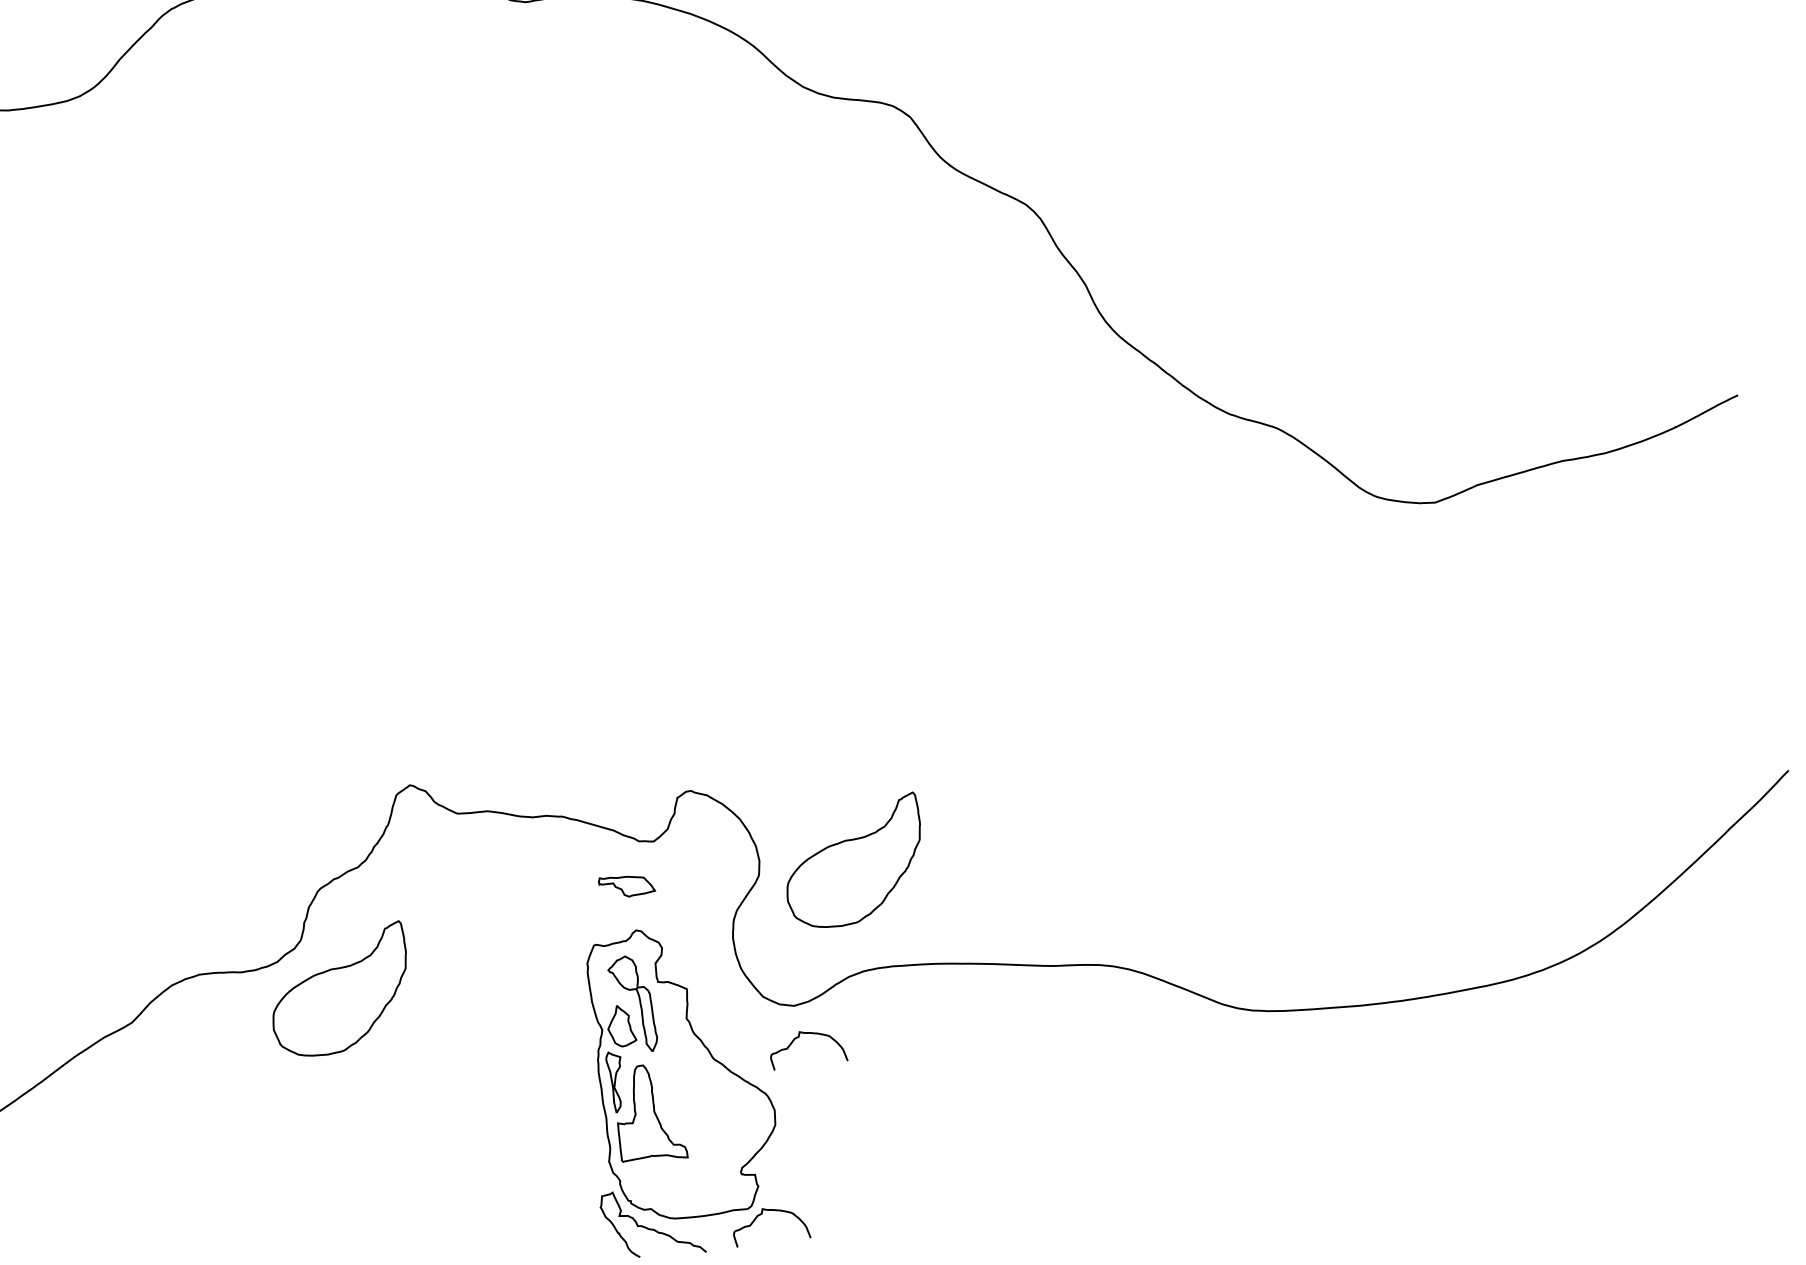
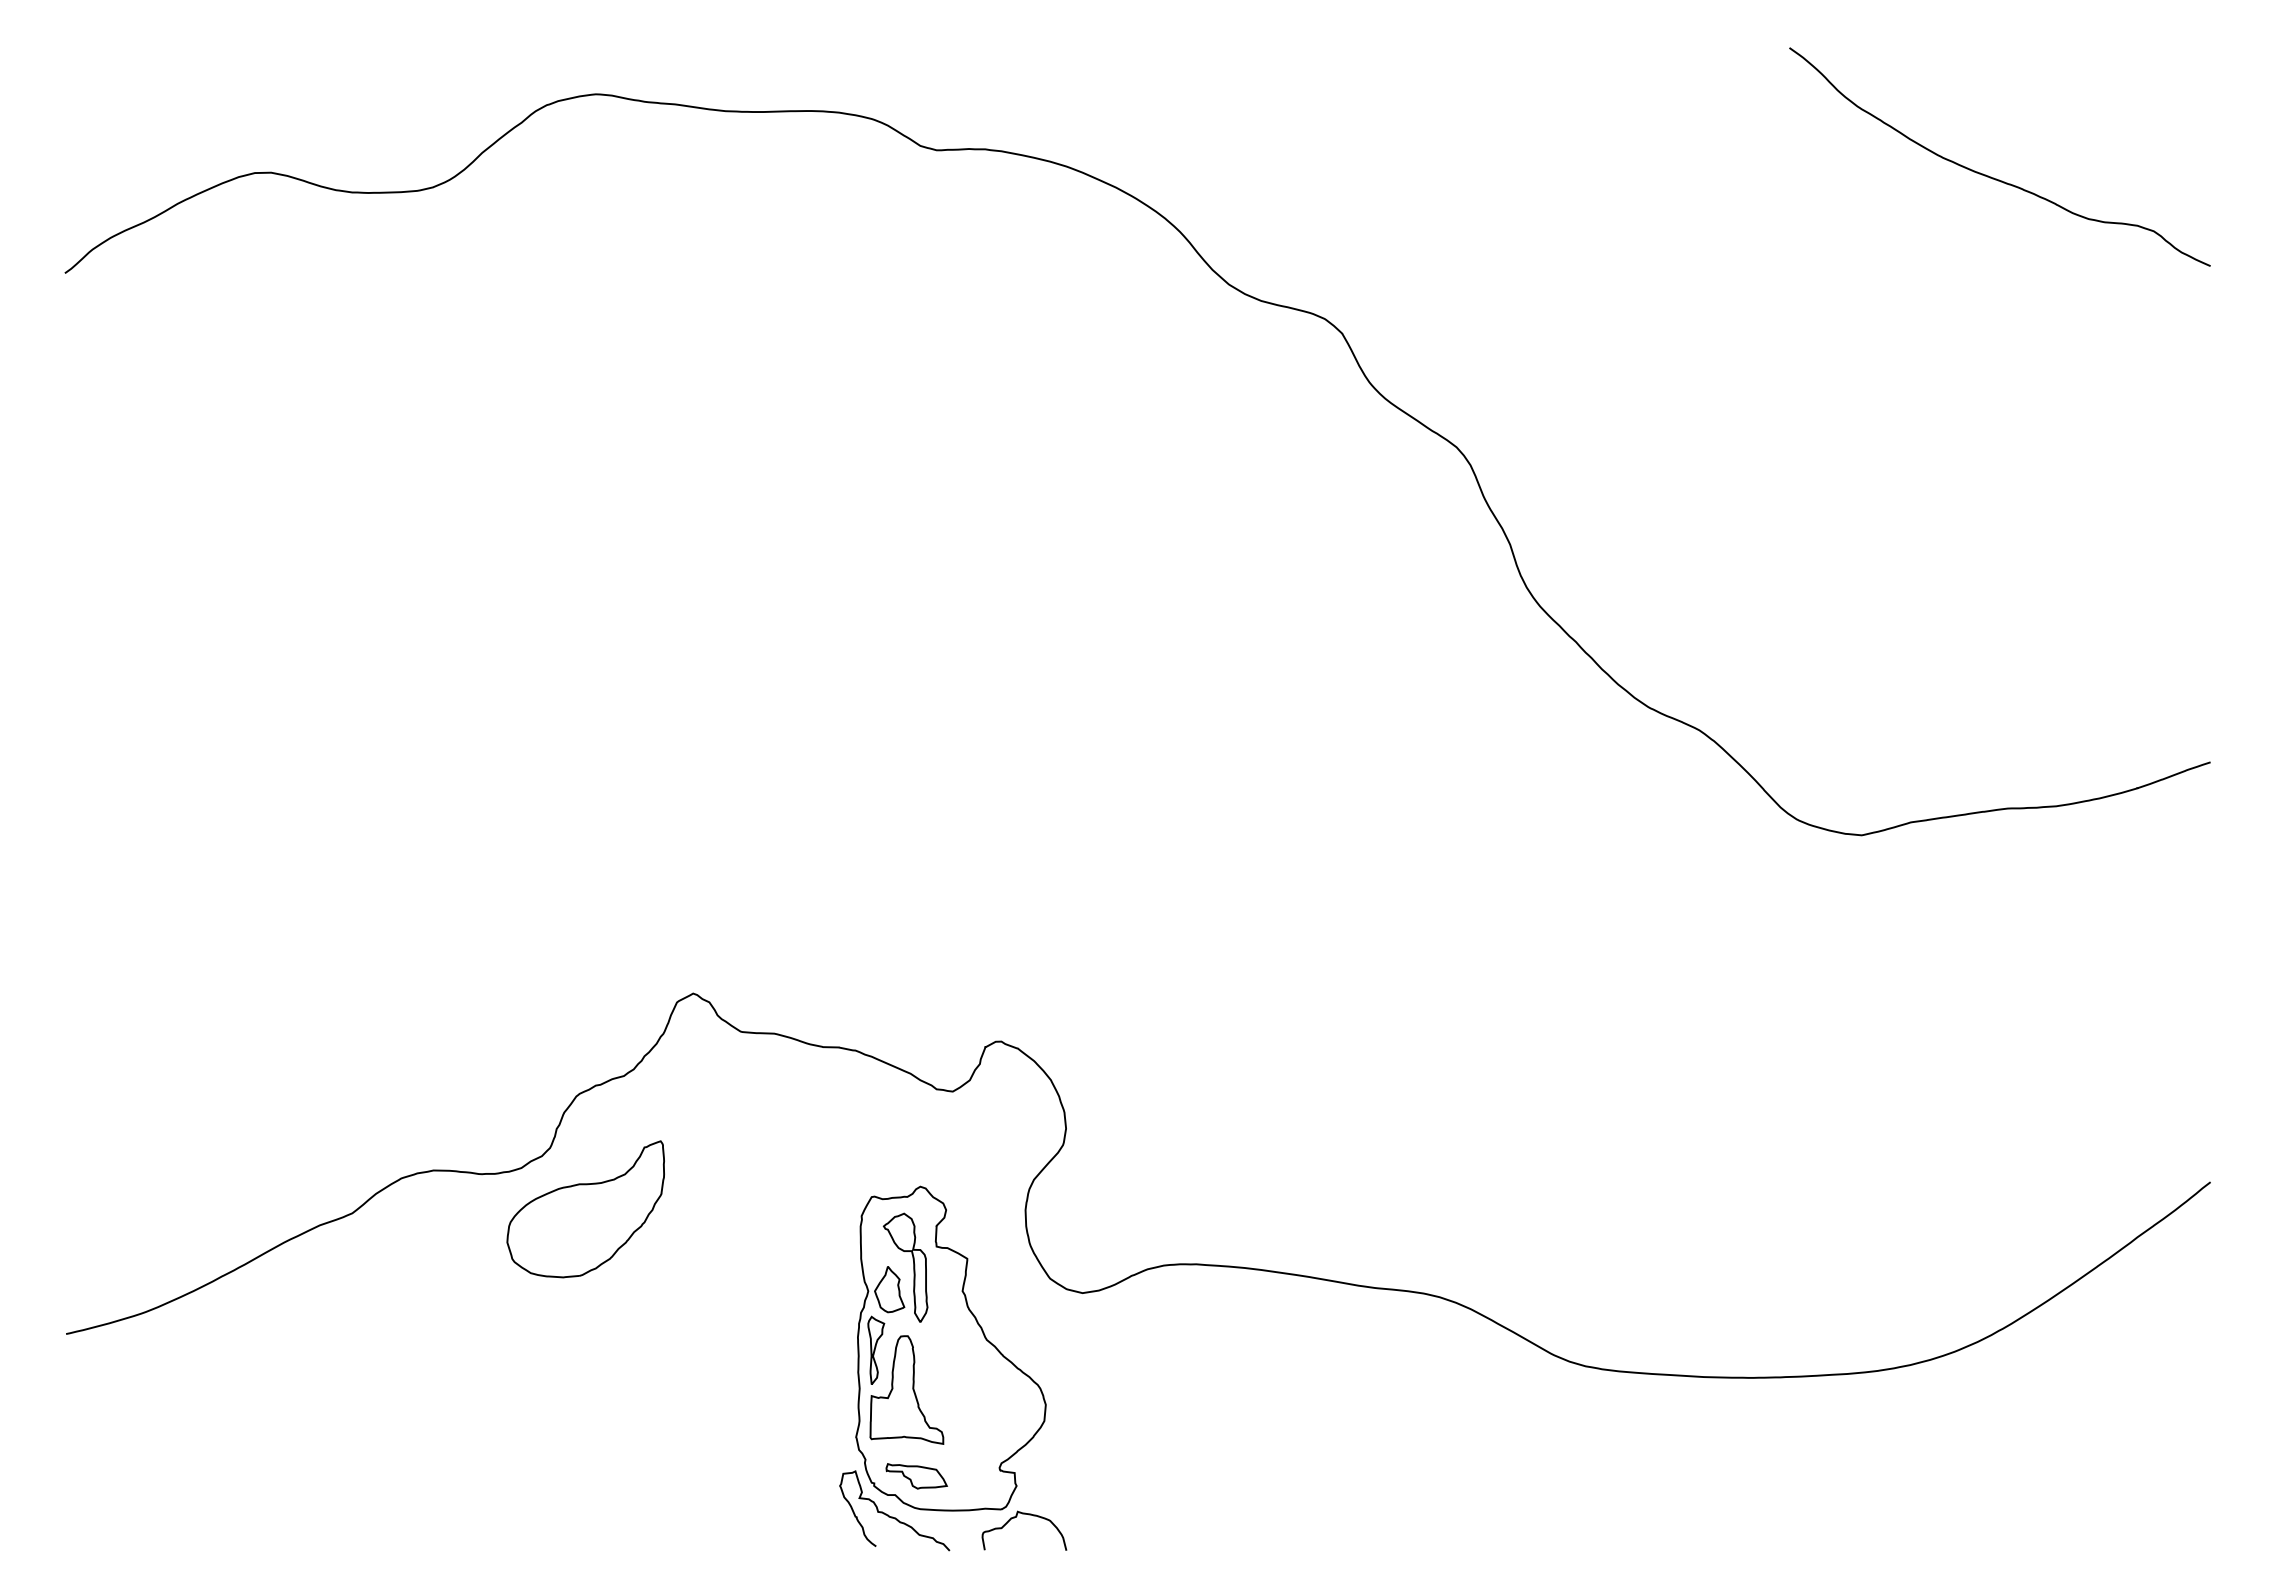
part: (853, 862) -> (1169, 1144), removed
part: (626, 885) -> (916, 1476), moved
curve: (799, 1037) -> (1083, 1328), removed

